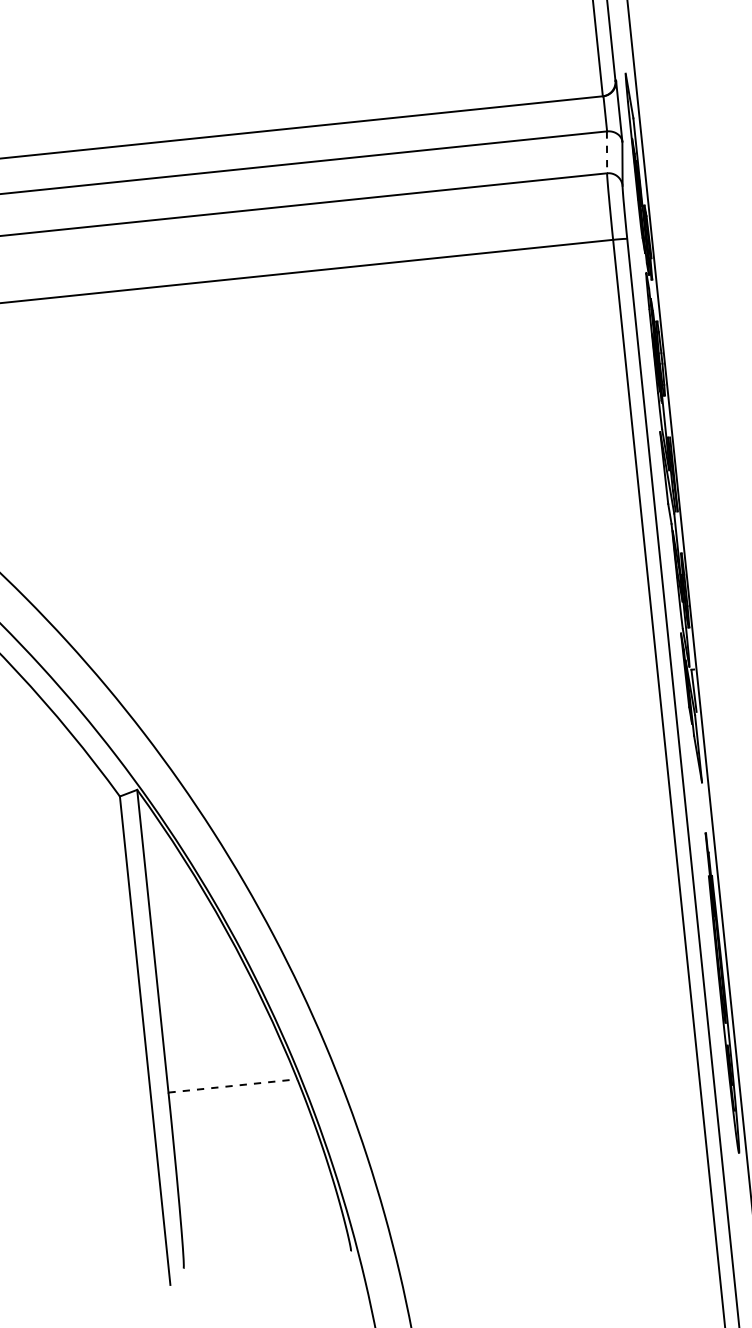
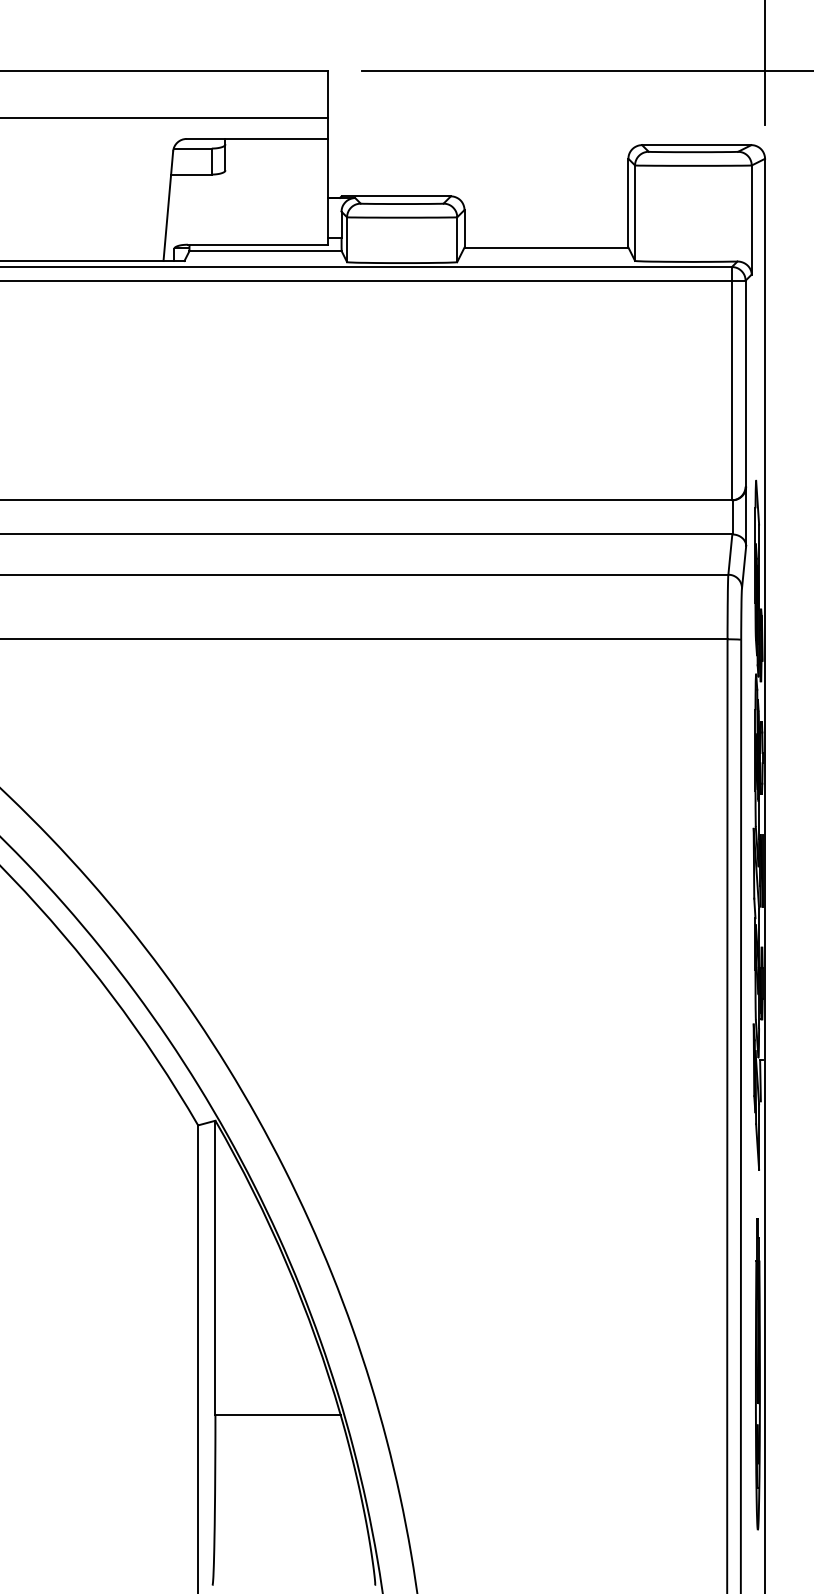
line: (607, 153) -> (730, 555), dashed -> solid
line: (233, 1085) -> (278, 1414), dashed -> solid

